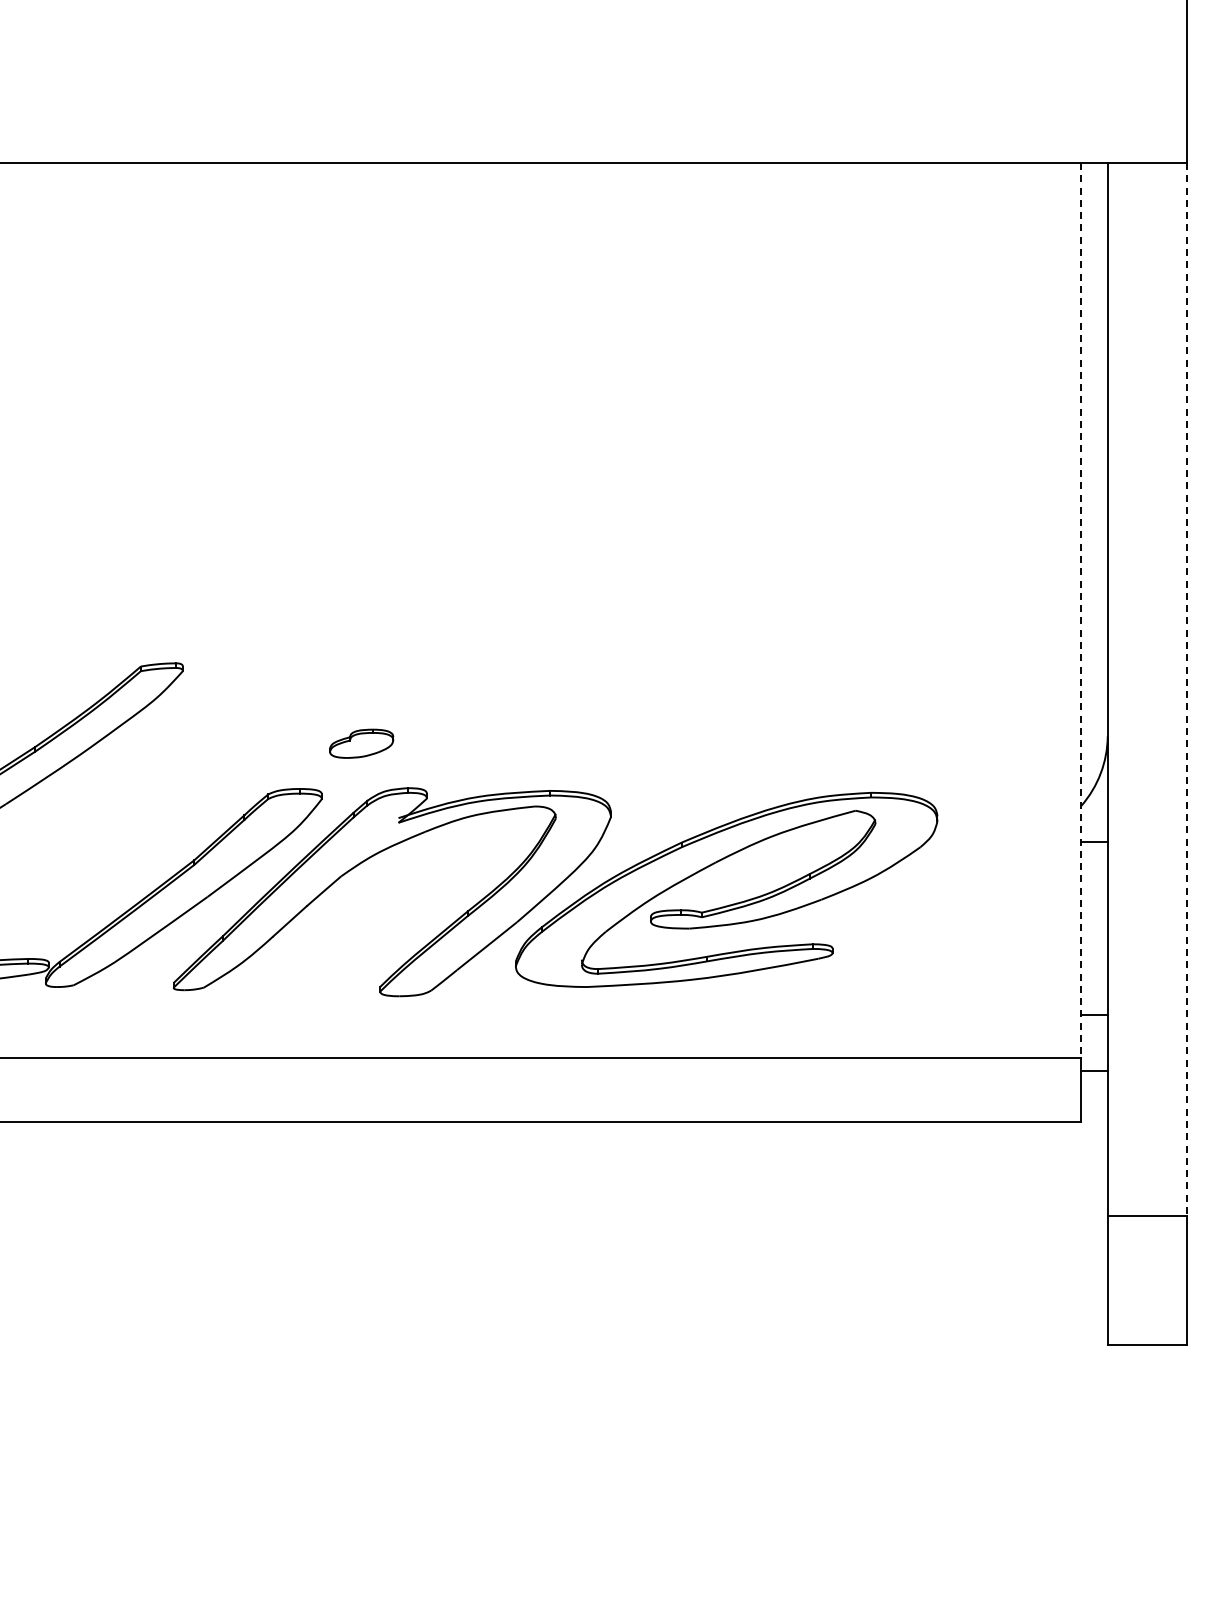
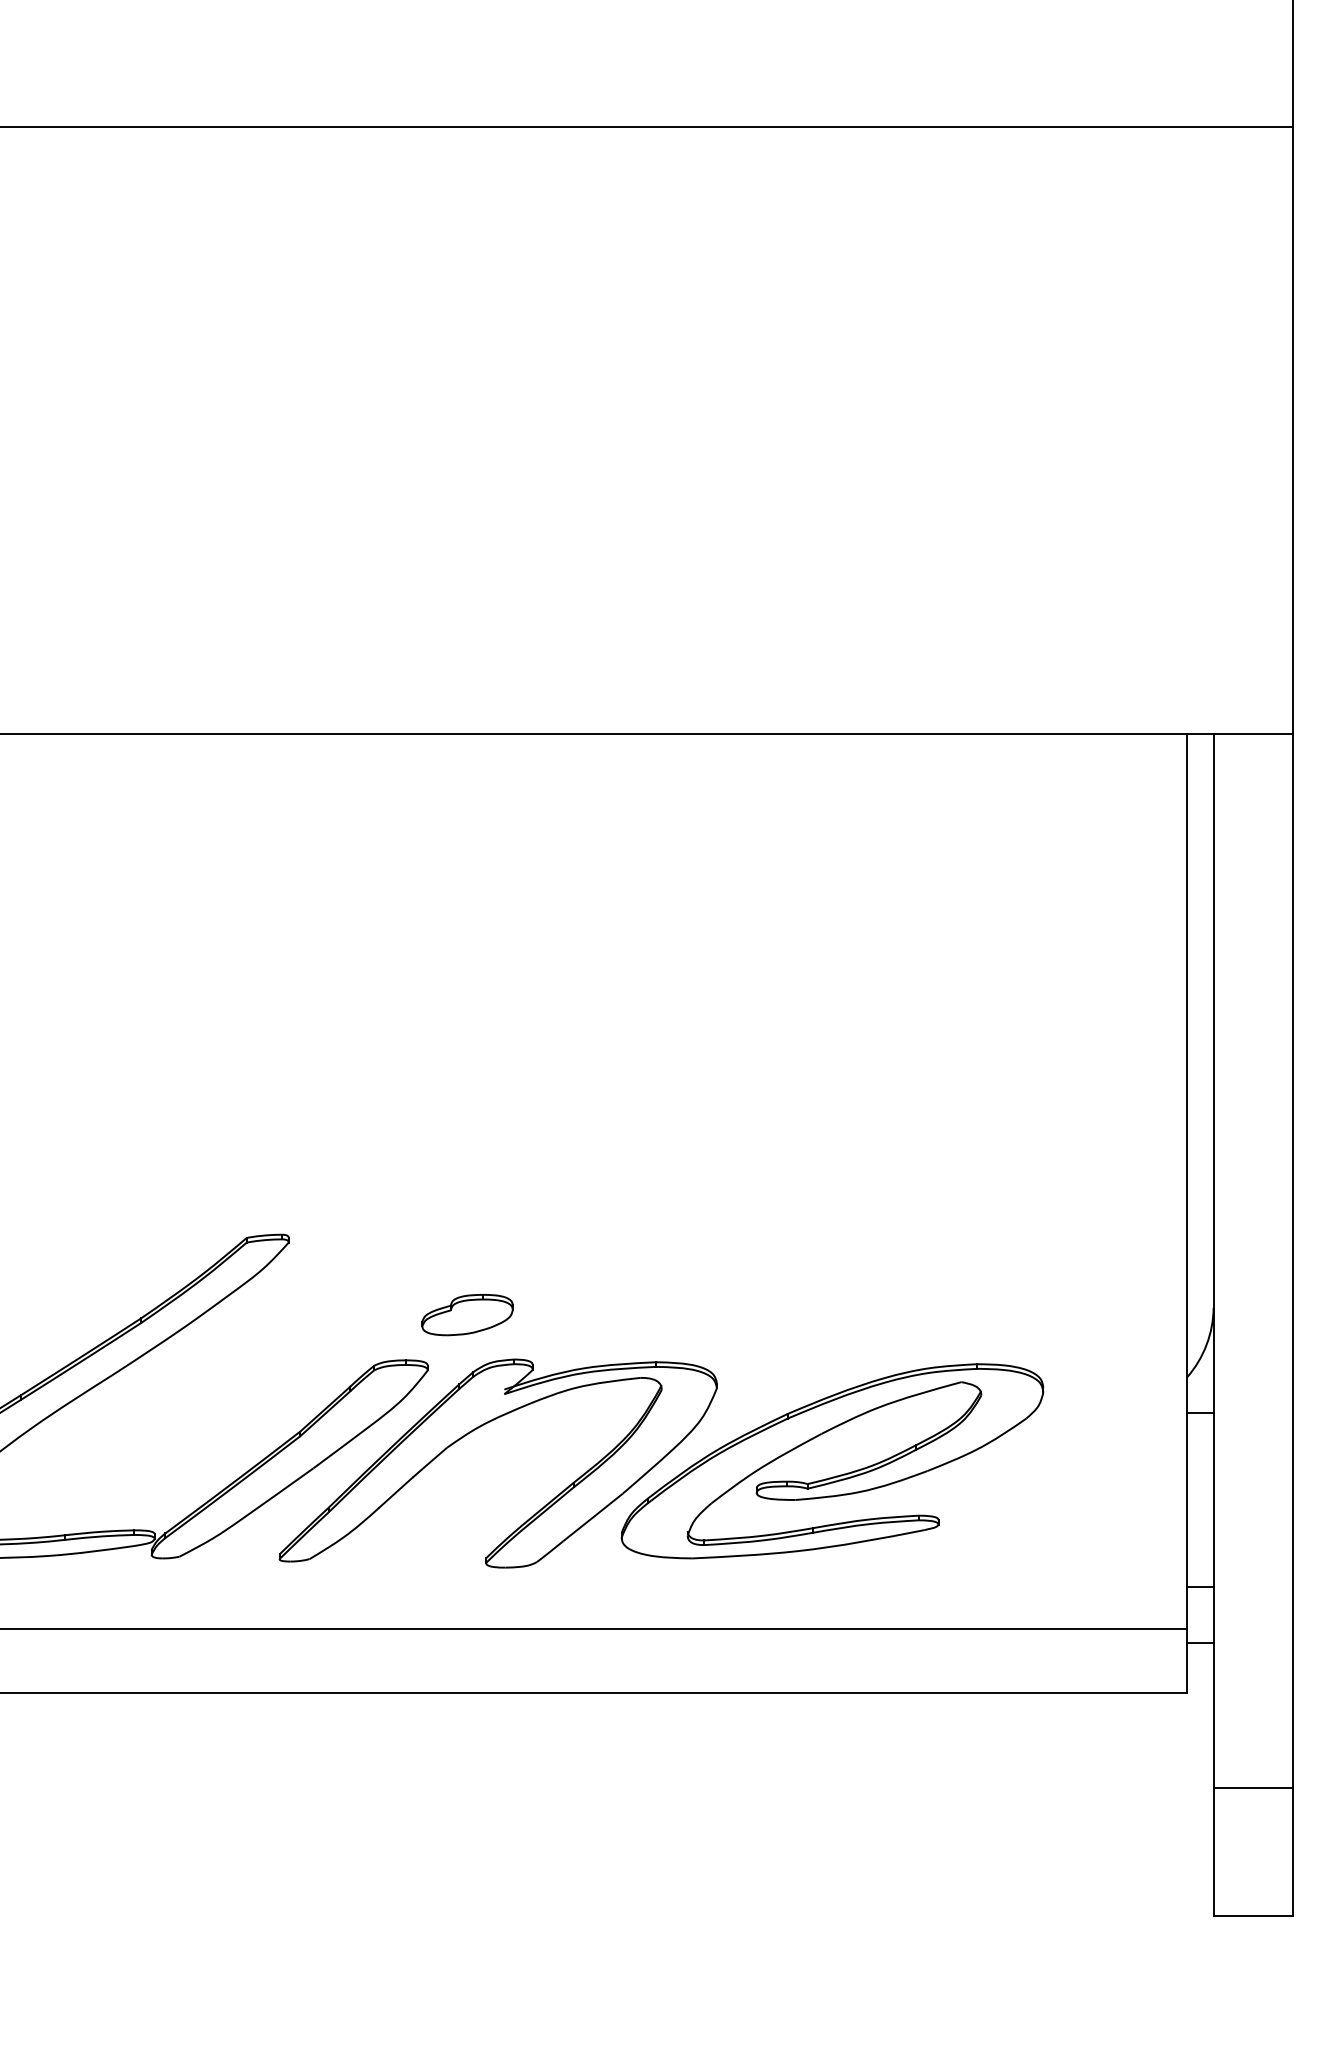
line: (1081, 611) -> (1187, 1182), dashed -> solid
line: (1186, 689) -> (1292, 1260), dashed -> solid
part: (361, 744) -> (467, 1315), size x1.43

